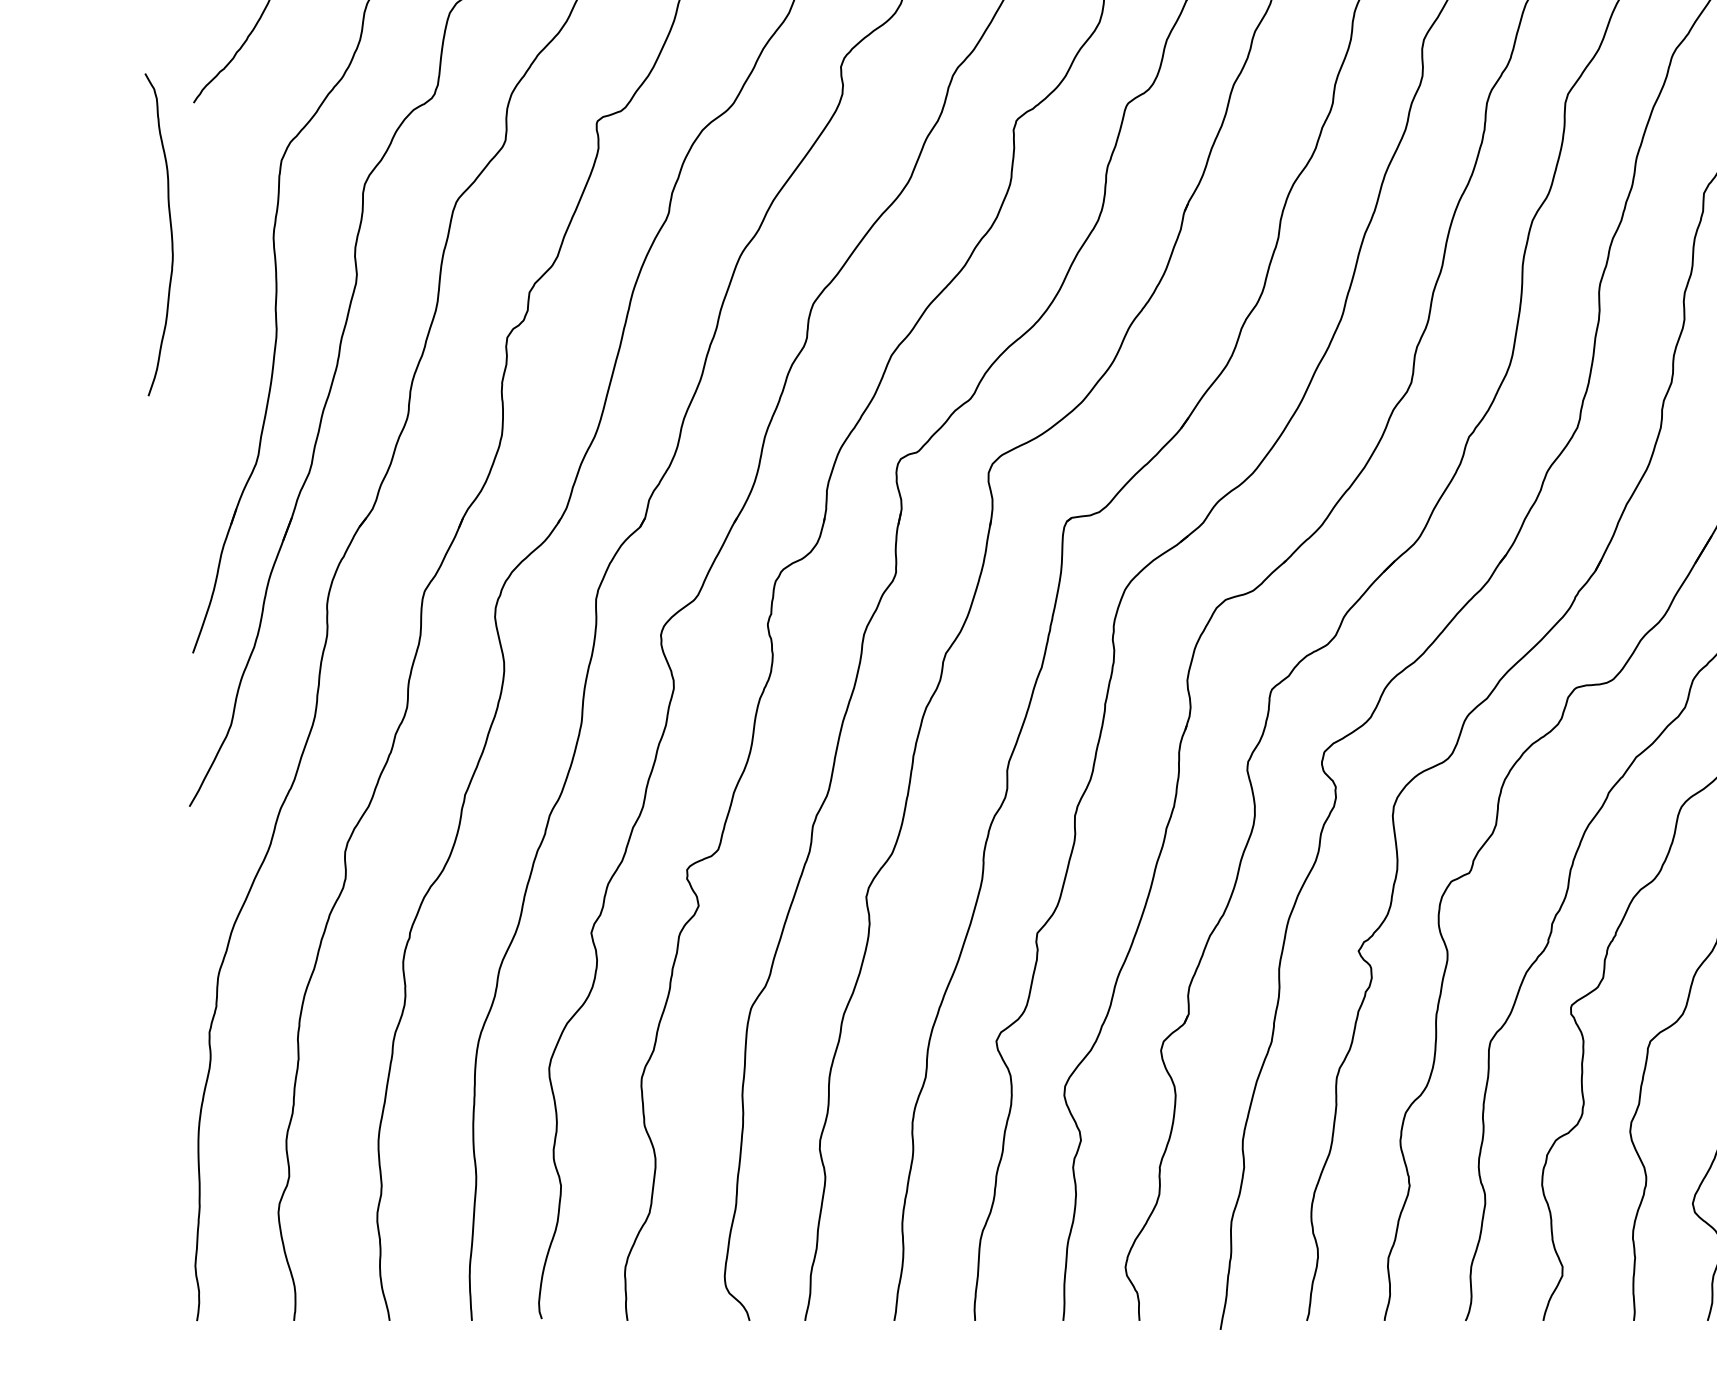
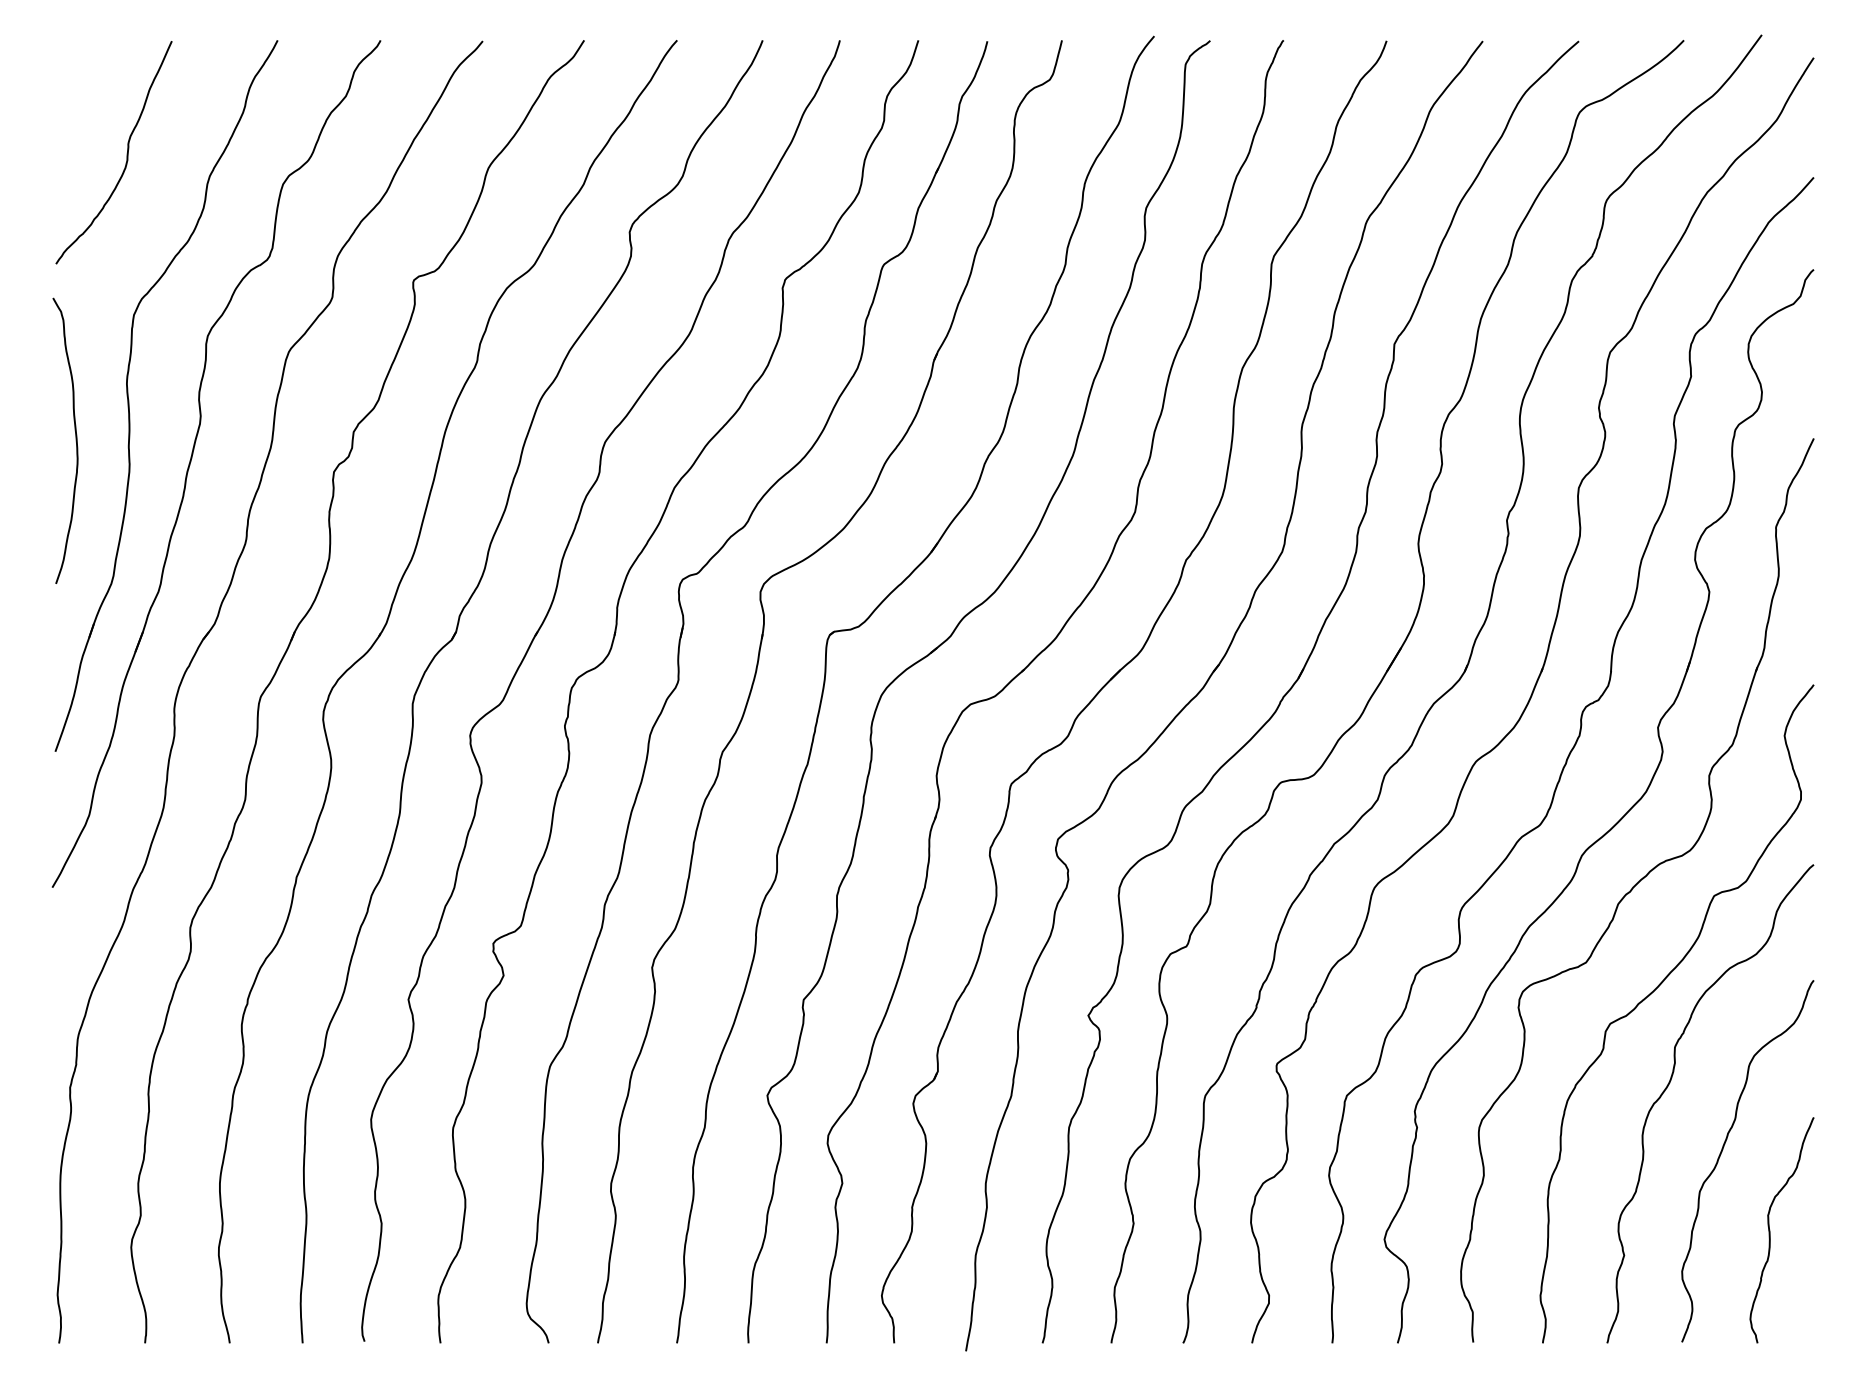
curve: (170, 234) -> (75, 440), moved

